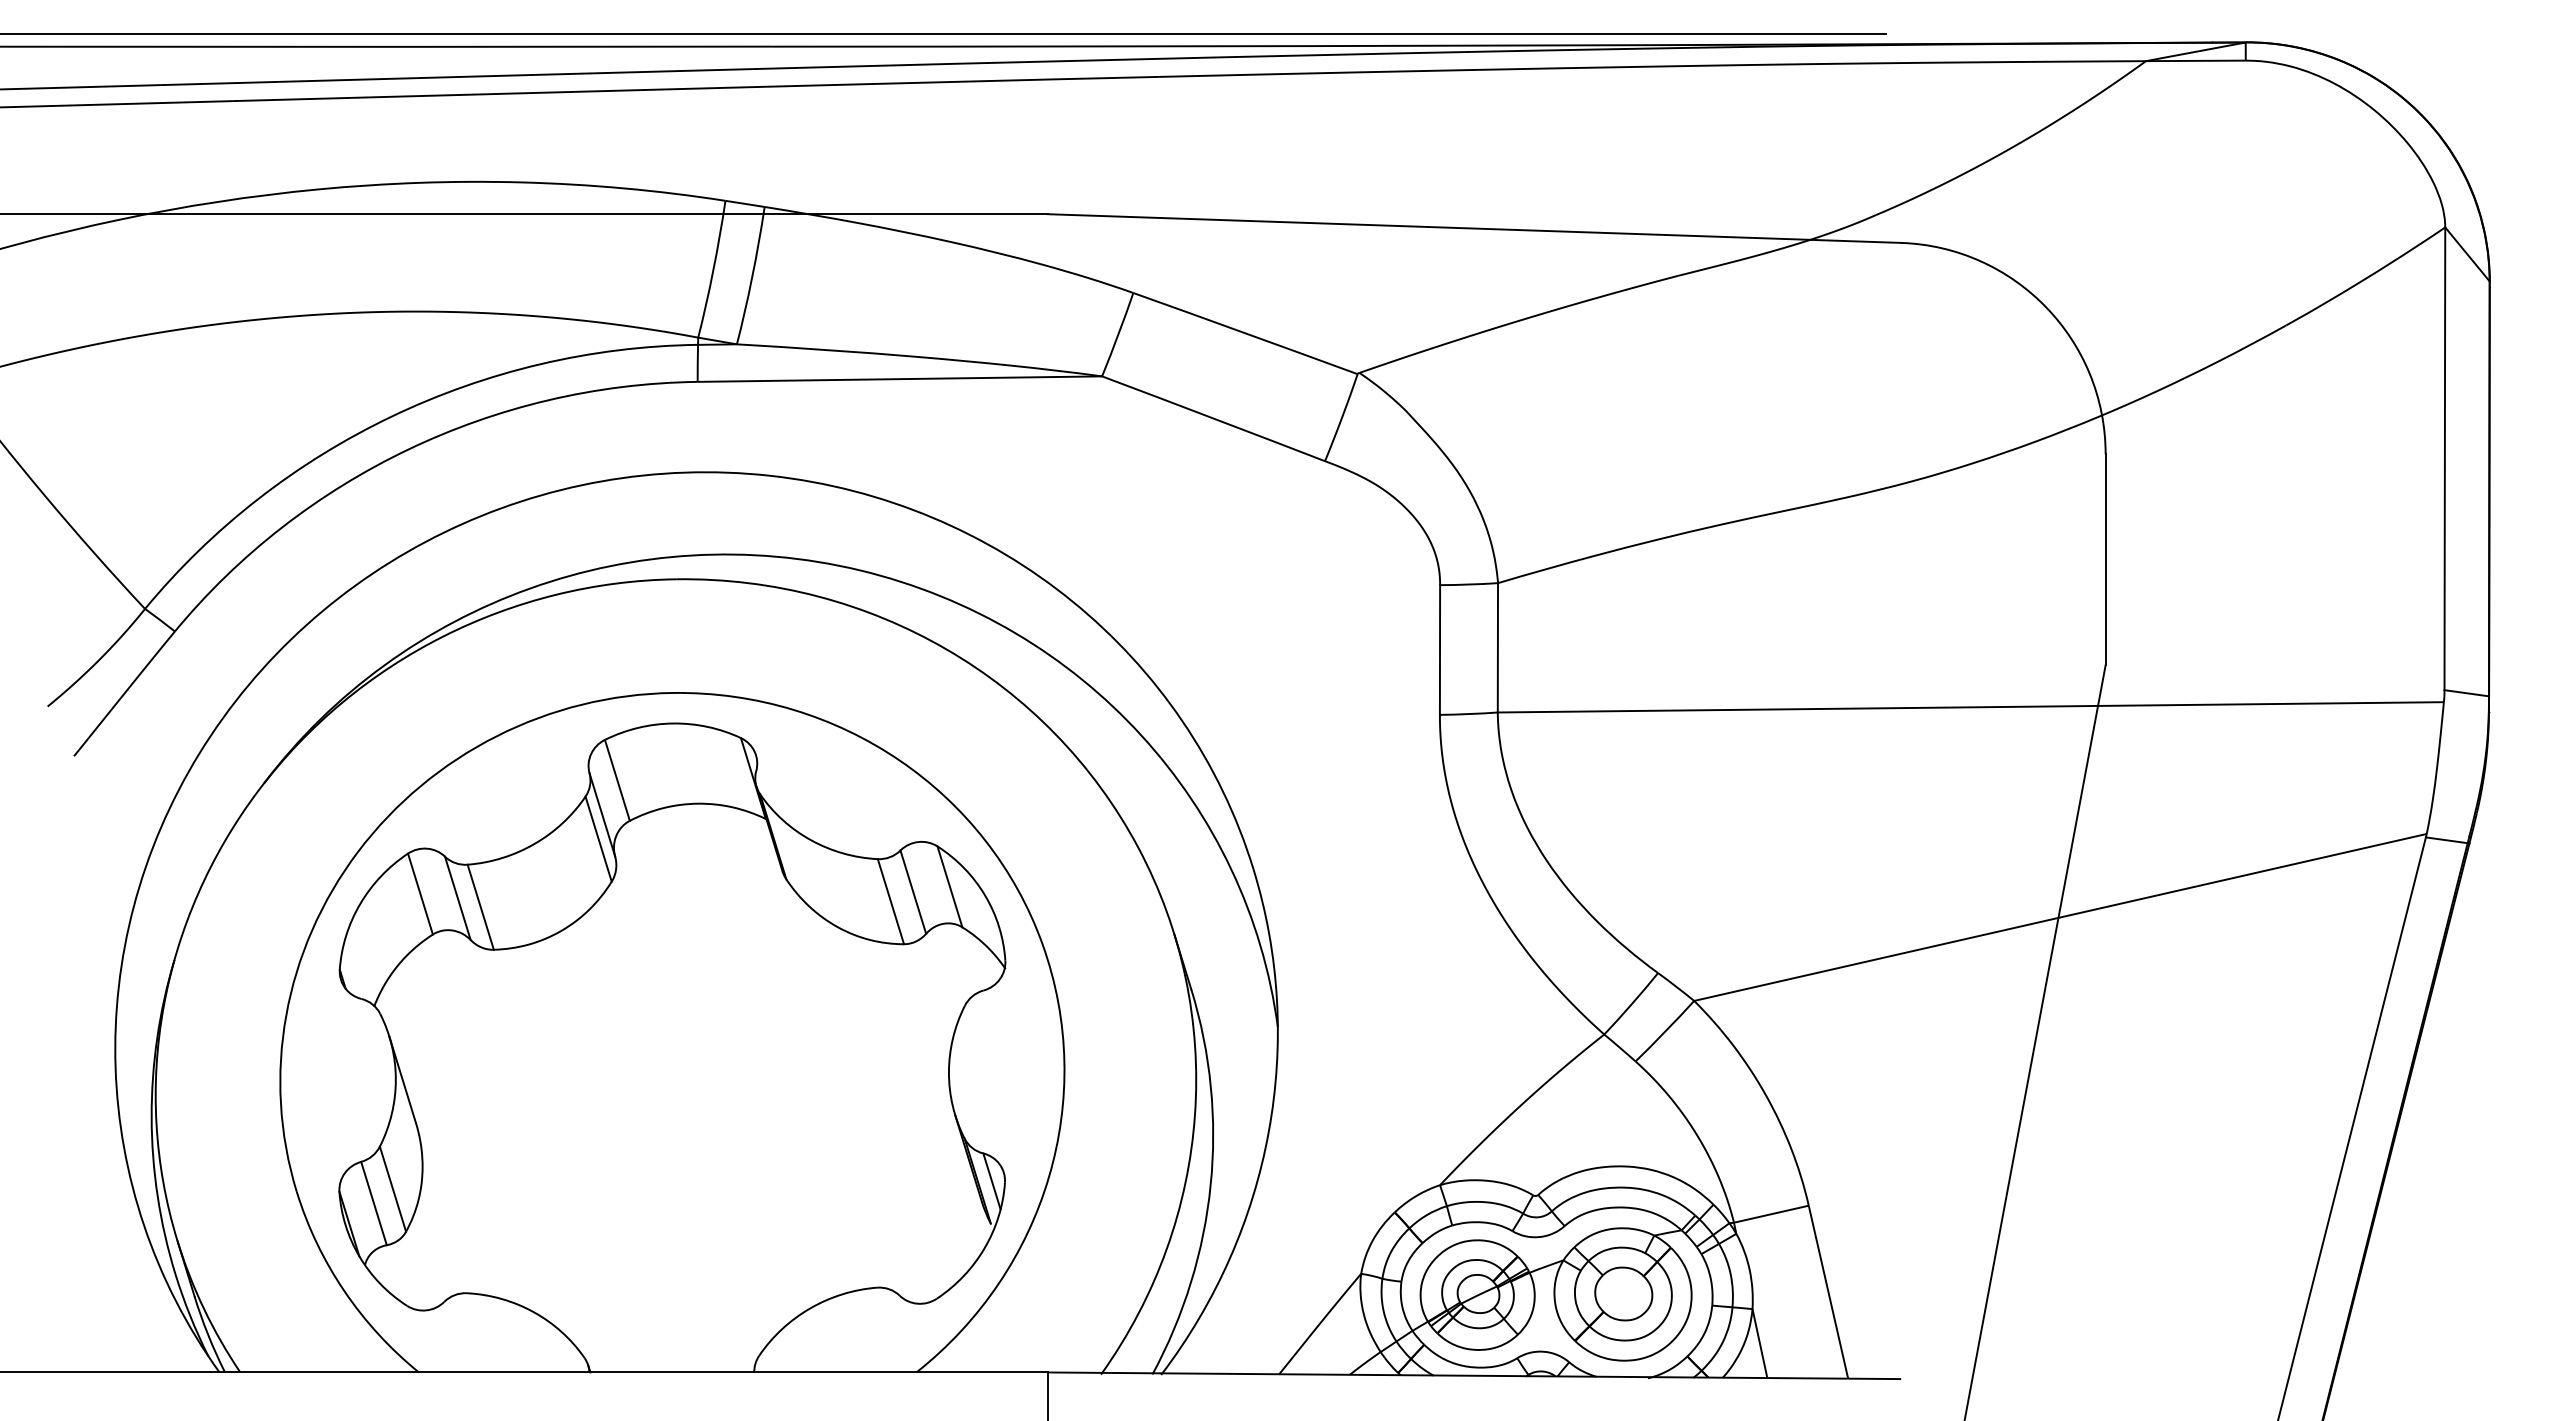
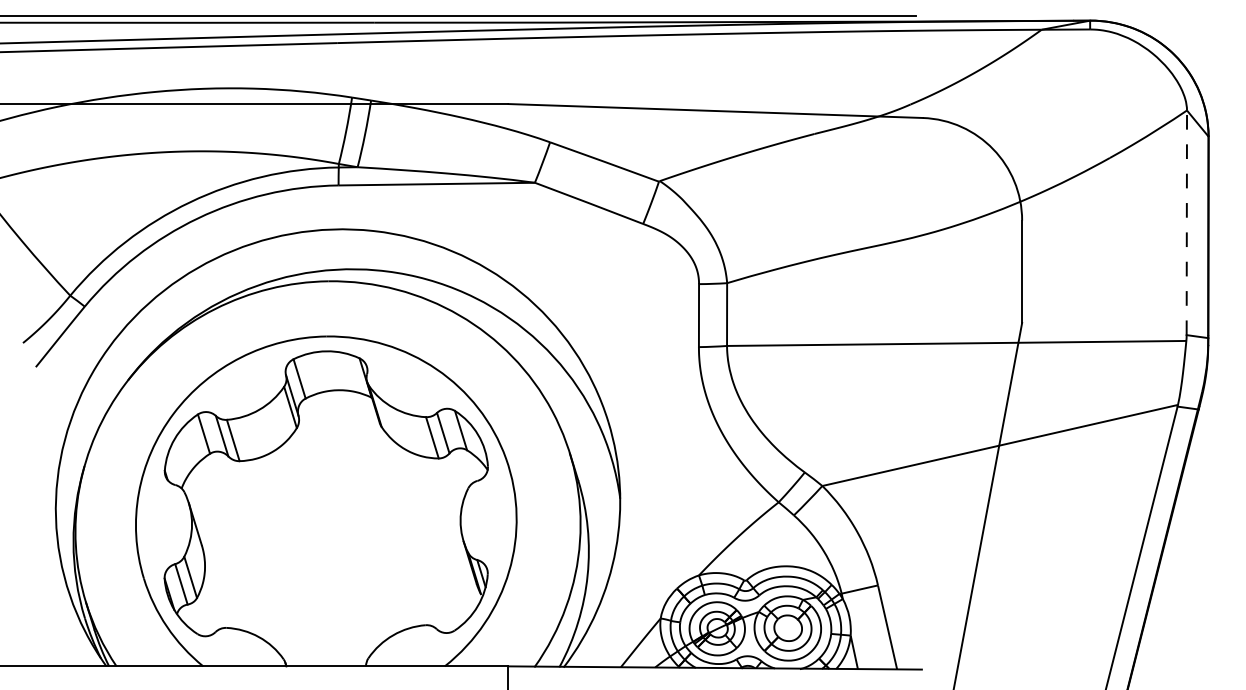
line: (2444, 458) -> (1186, 222), solid -> dashed

